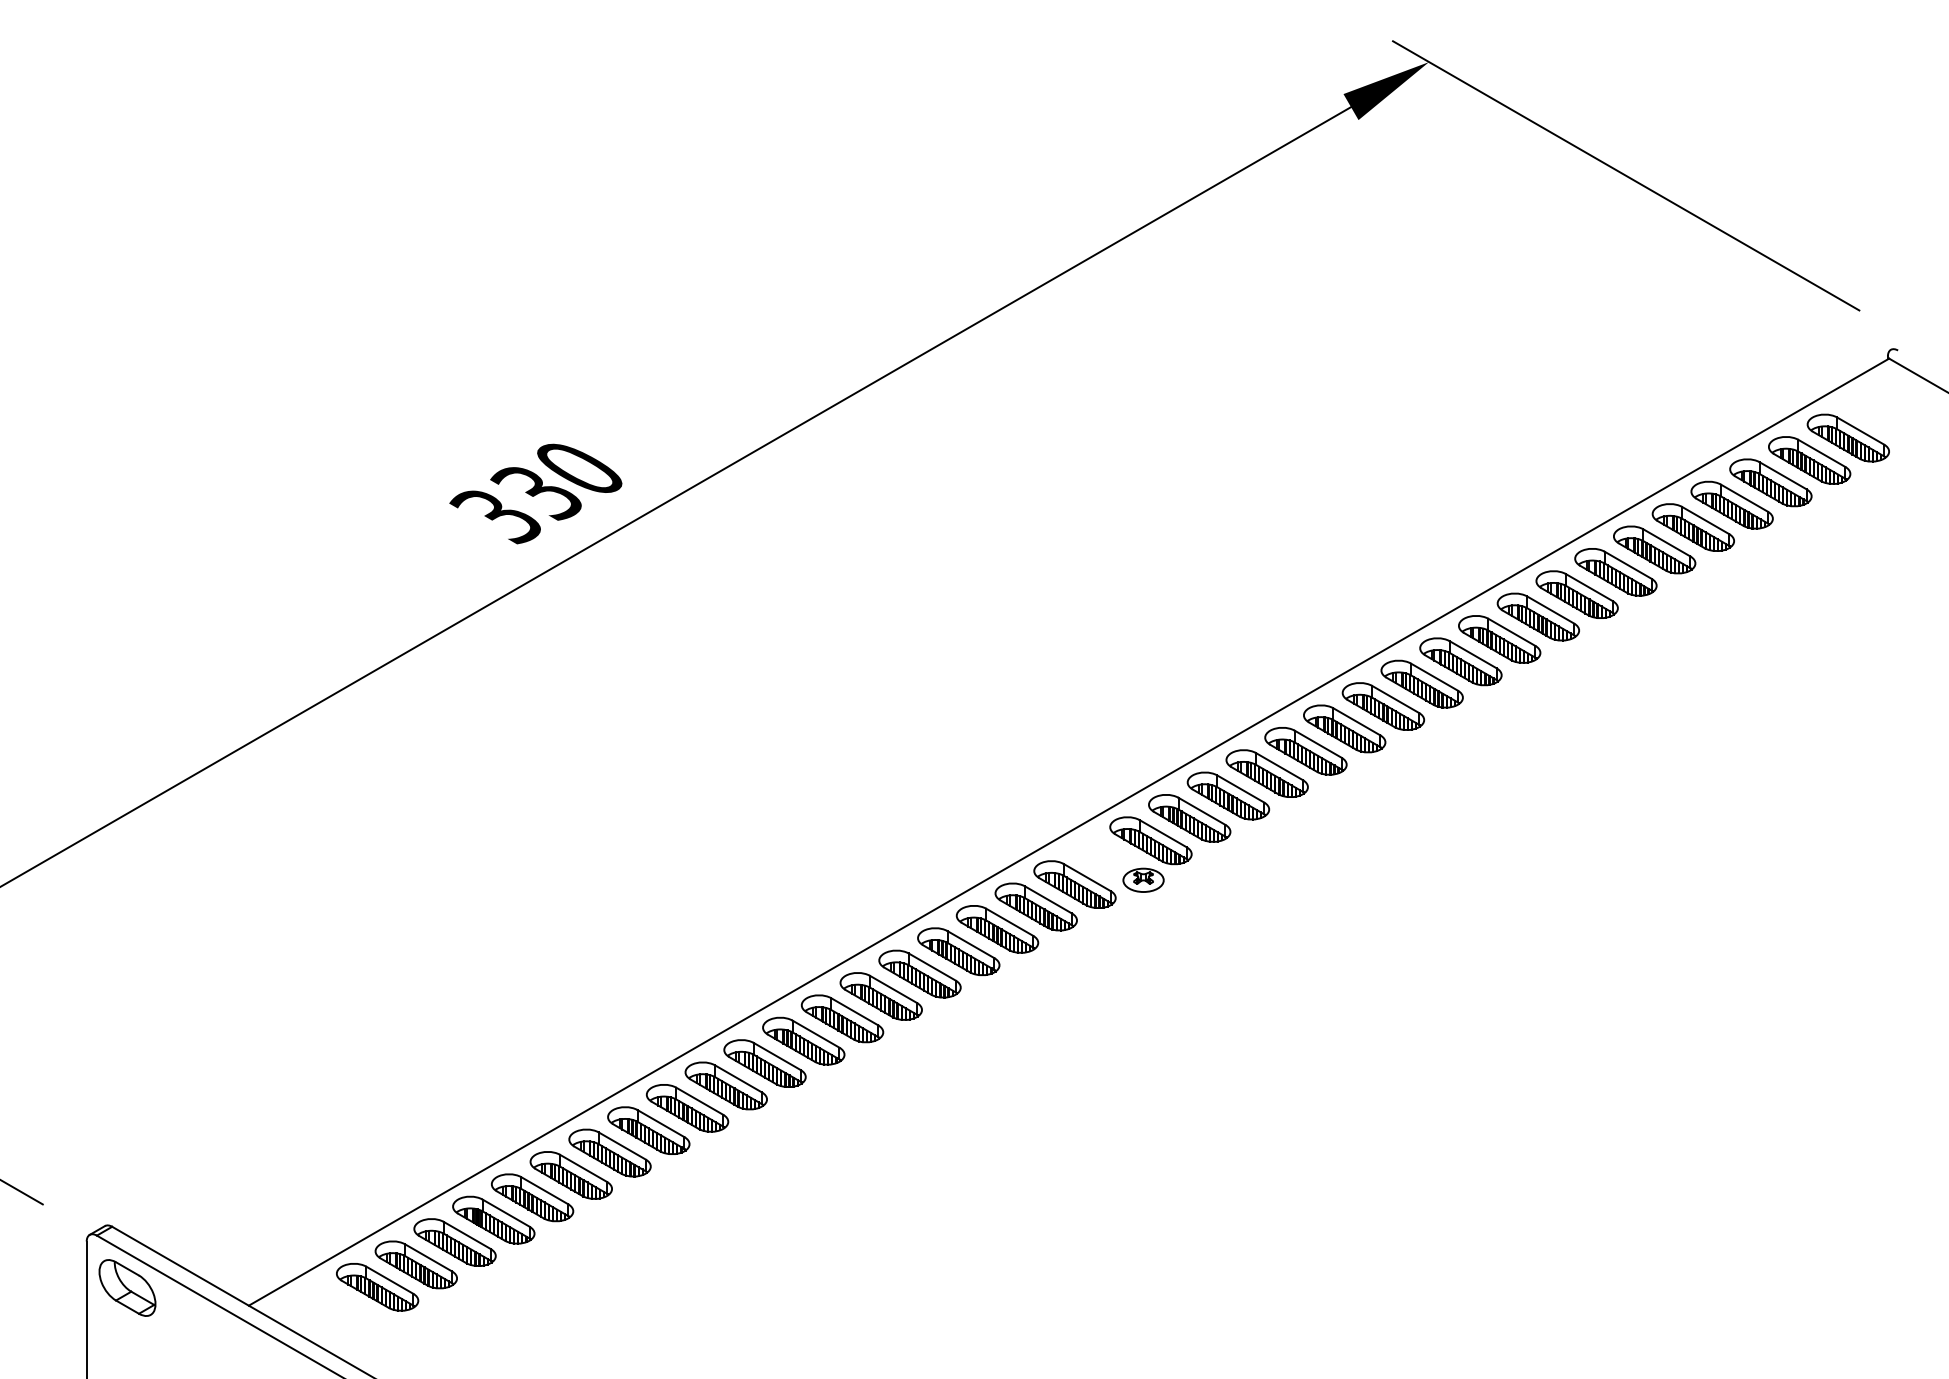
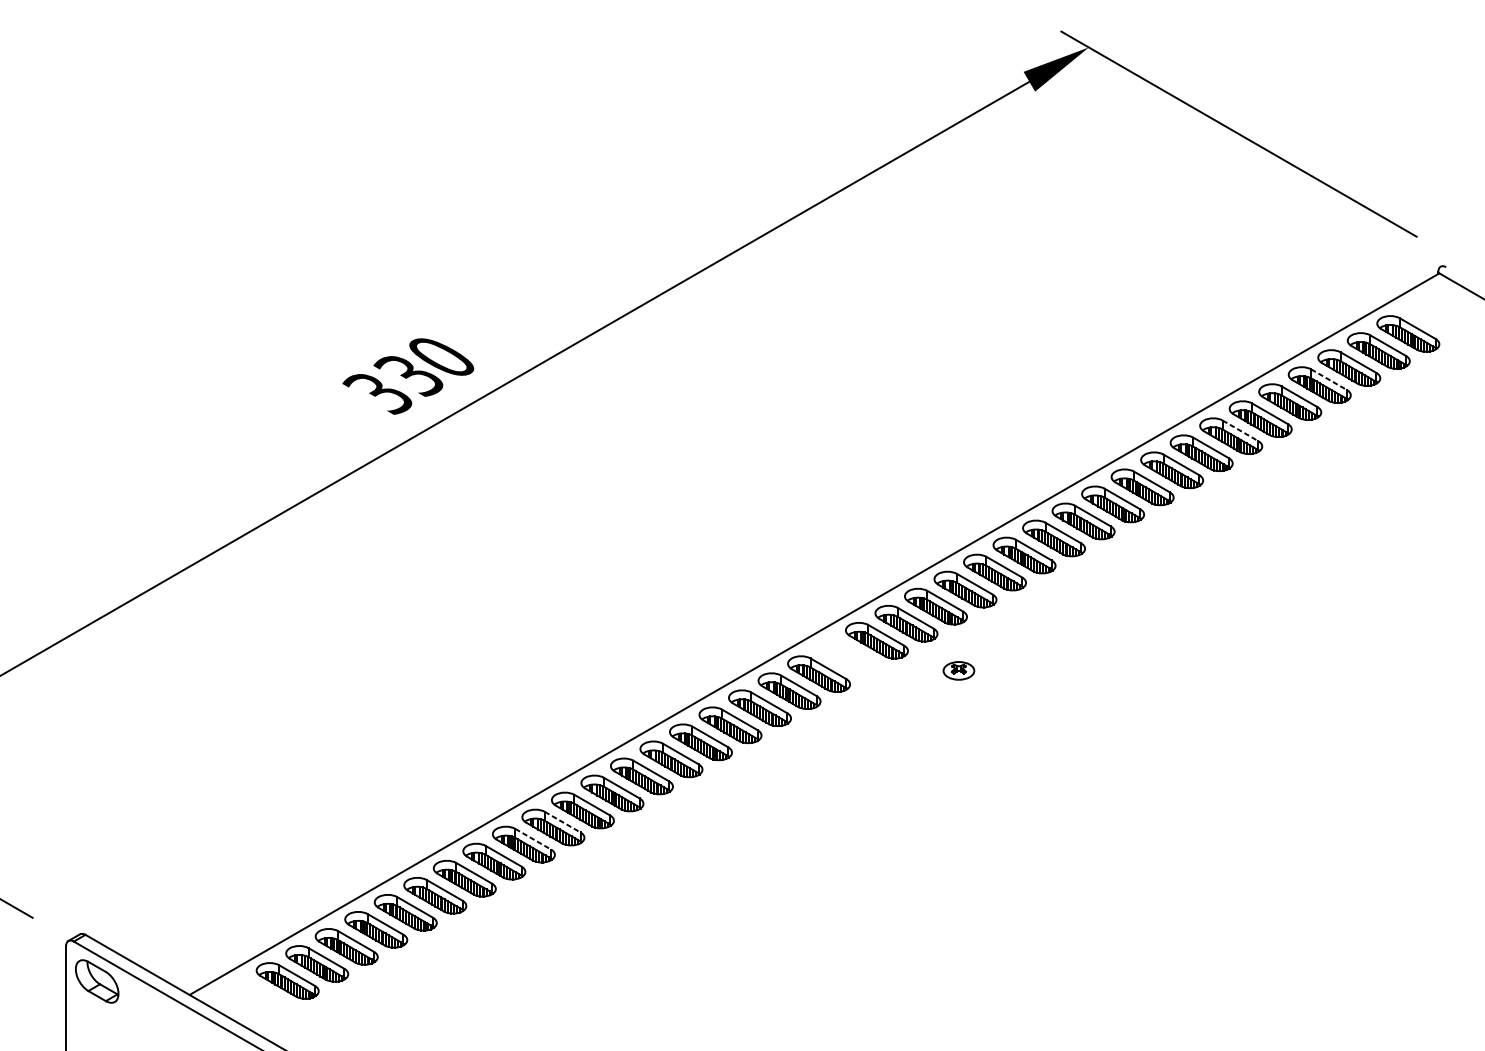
line: (1744, 498) -> (1329, 379), solid -> dashed
line: (1628, 565) -> (1240, 431), solid -> dashed
part: (1143, 879) -> (958, 670), moved
line: (738, 1079) -> (562, 822), solid -> dashed
line: (700, 1101) -> (533, 839), solid -> dashed

